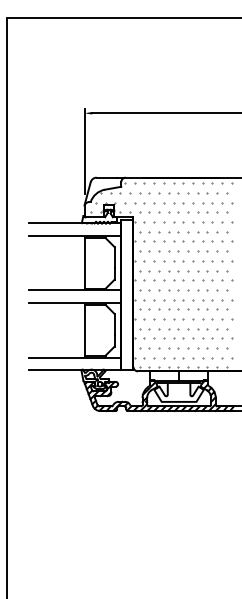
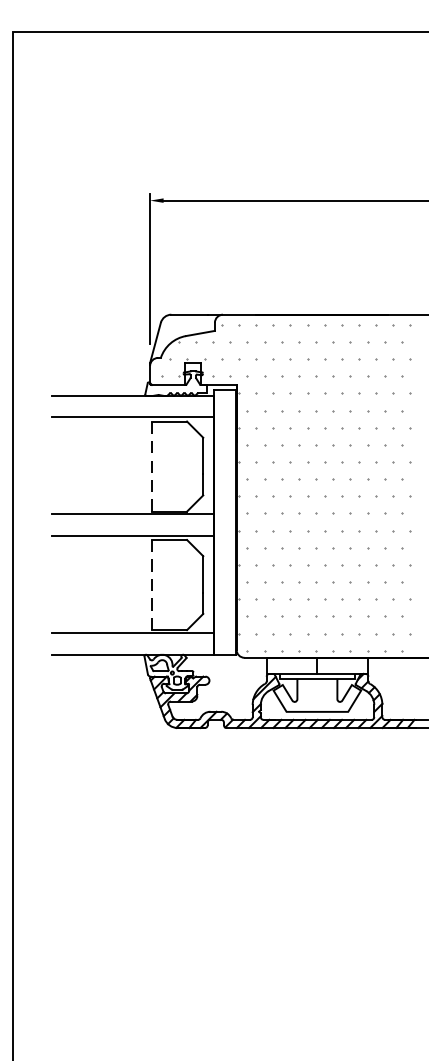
line: (85, 263) -> (151, 466), solid -> dashed
line: (85, 330) -> (151, 585), solid -> dashed

